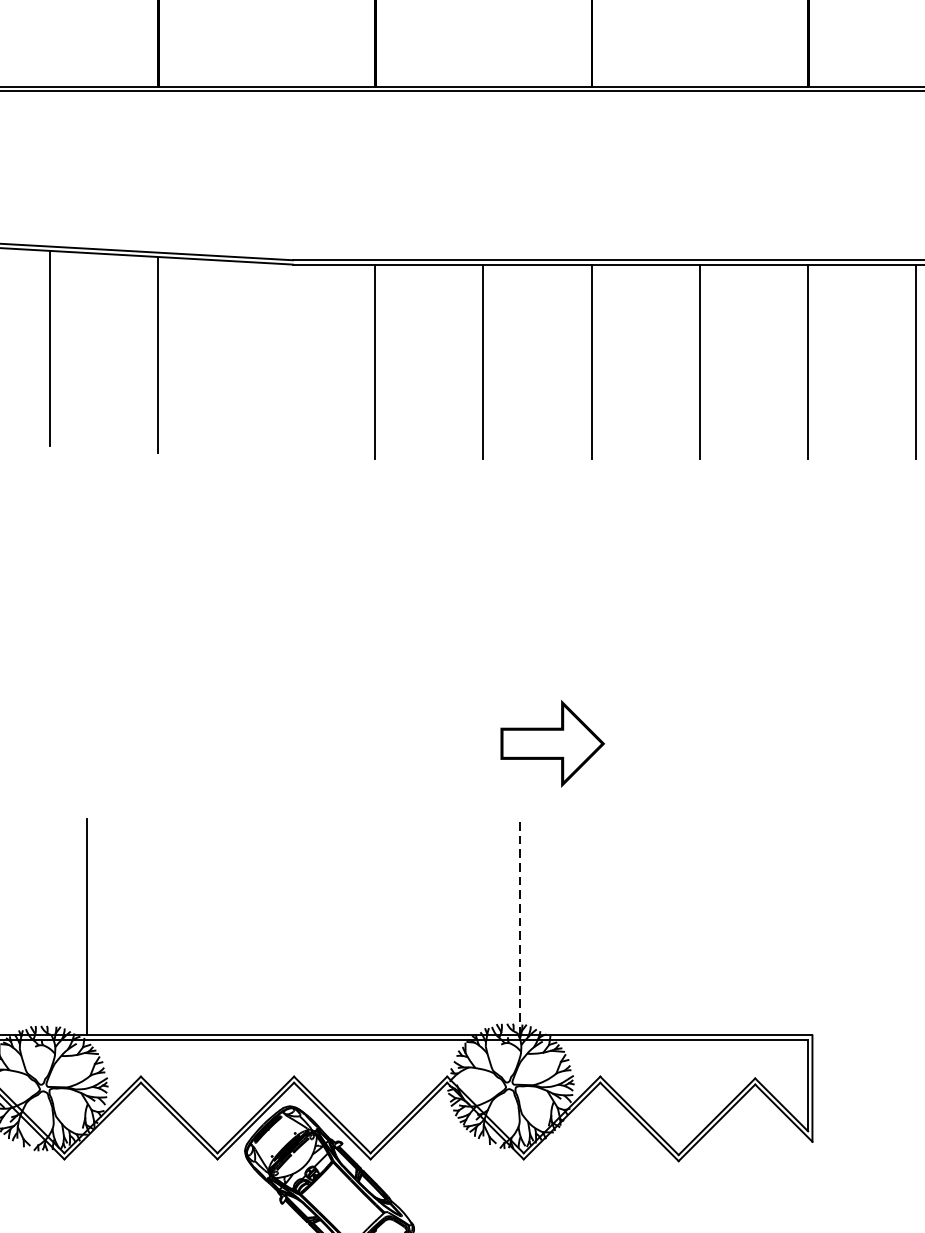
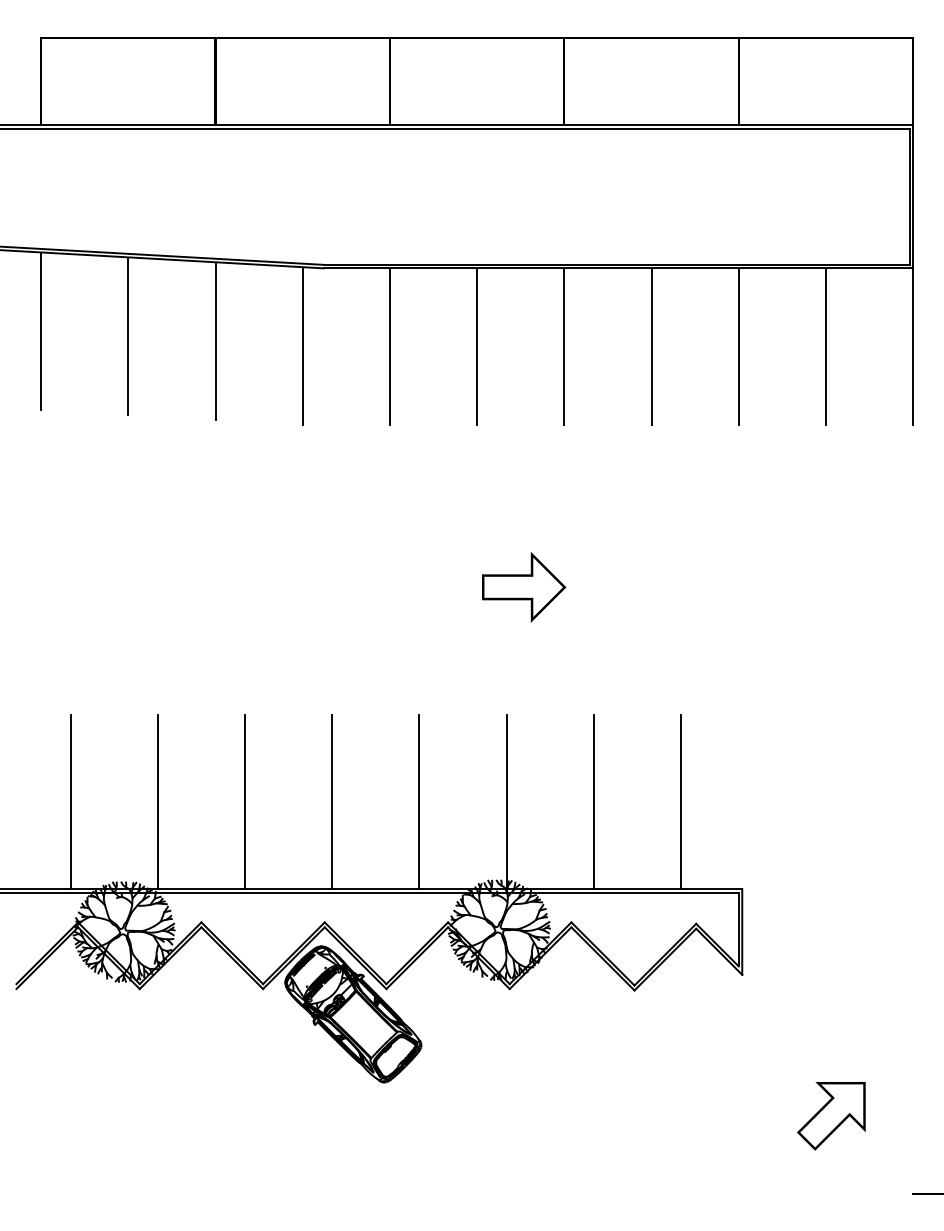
line: (266, 361) -> (302, 346), added
part: (553, 744) -> (524, 587), moved
line: (194, 926) -> (244, 801), added
line: (303, 926) -> (332, 801), added
line: (411, 926) -> (419, 801), added
line: (519, 926) -> (506, 801), dashed -> solid
line: (627, 926) -> (593, 801), added
line: (735, 926) -> (680, 801), added

